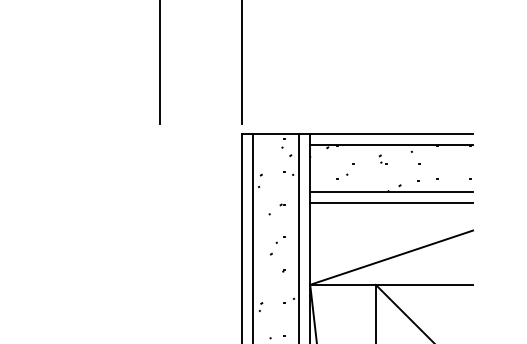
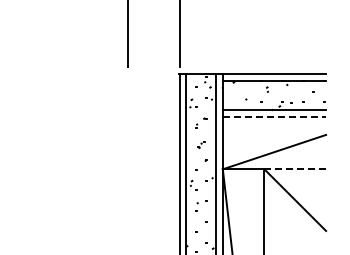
line: (391, 203) -> (274, 117), solid -> dashed
part: (276, 245) -> (201, 144), size x0.6
line: (424, 285) -> (295, 169), solid -> dashed

